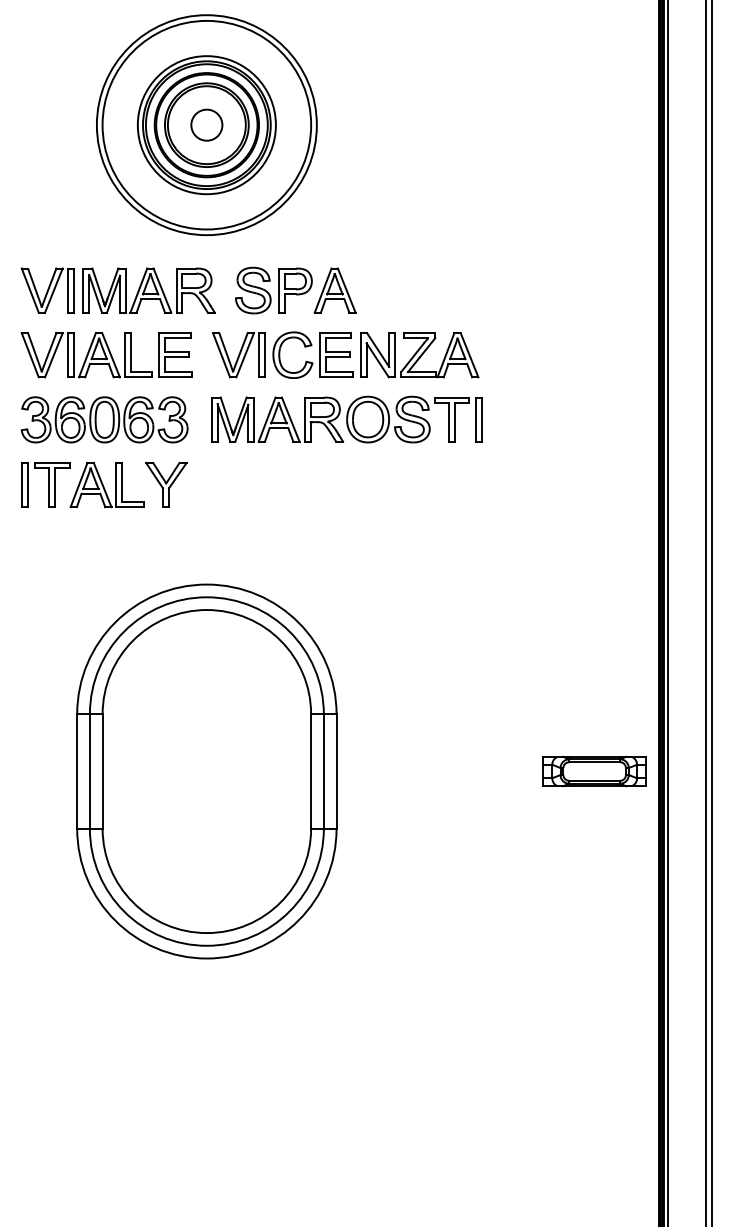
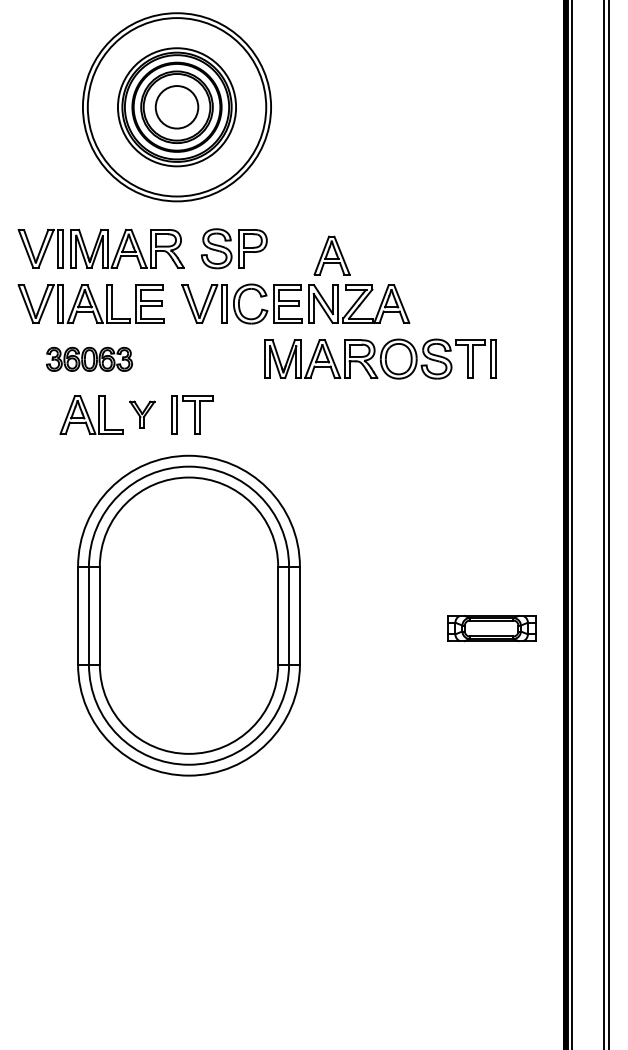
circle: (206, 124) -> (176, 106), size x1.6
part: (334, 290) -> (331, 255), moved
part: (104, 419) -> (89, 359), size x0.6
part: (346, 419) -> (380, 359), moved
part: (45, 484) -> (192, 414), moved
part: (166, 484) -> (142, 414), size x0.7
part: (206, 771) -> (188, 615), moved
part: (594, 771) -> (491, 628), moved

